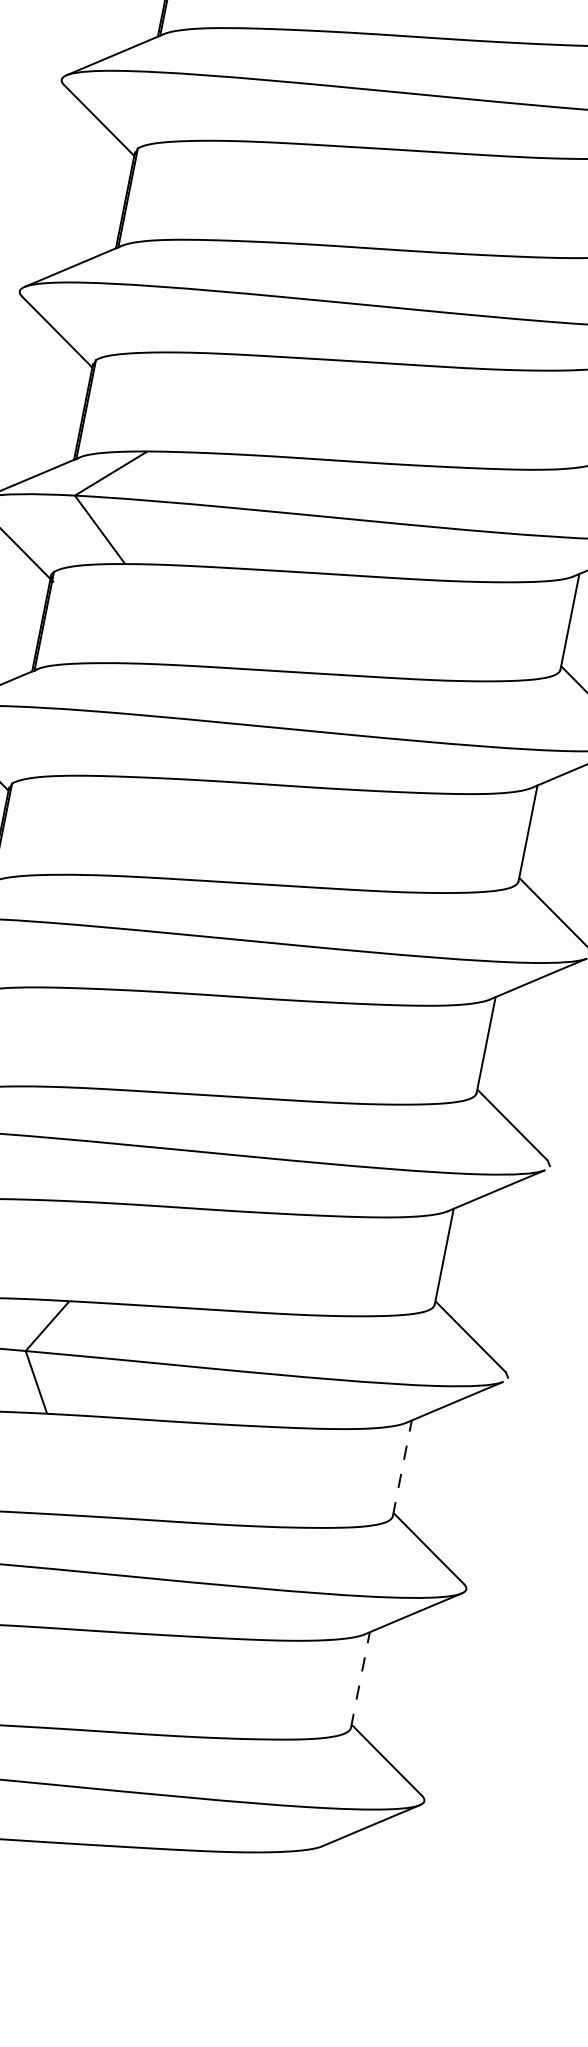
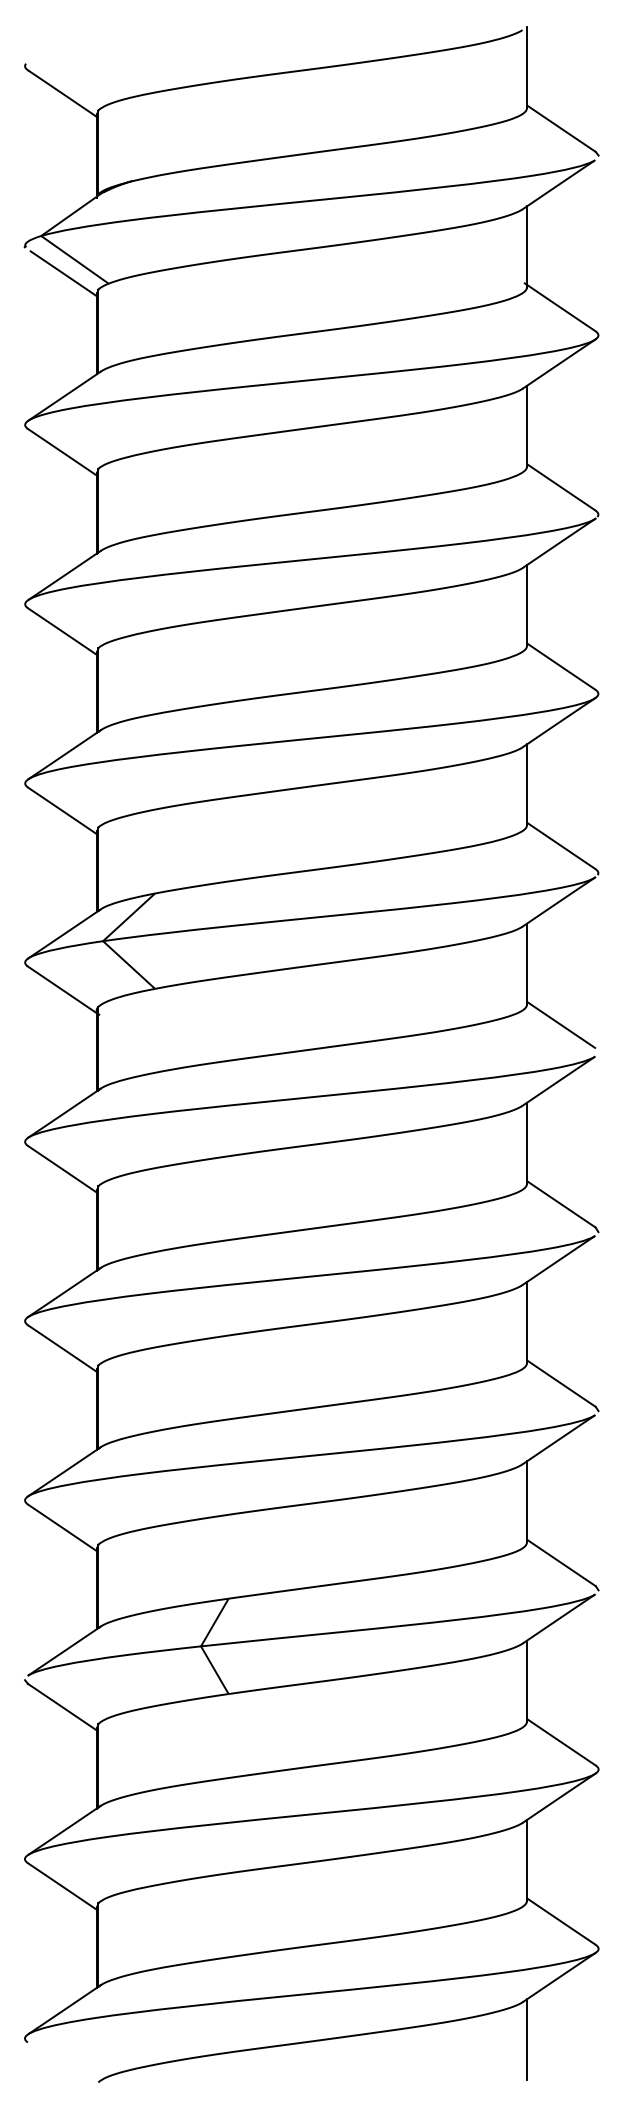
line: (401, 1468) -> (526, 1681), dashed -> solid
line: (359, 1679) -> (526, 1860), dashed -> solid
line: (318, 1891) -> (526, 2039), added

